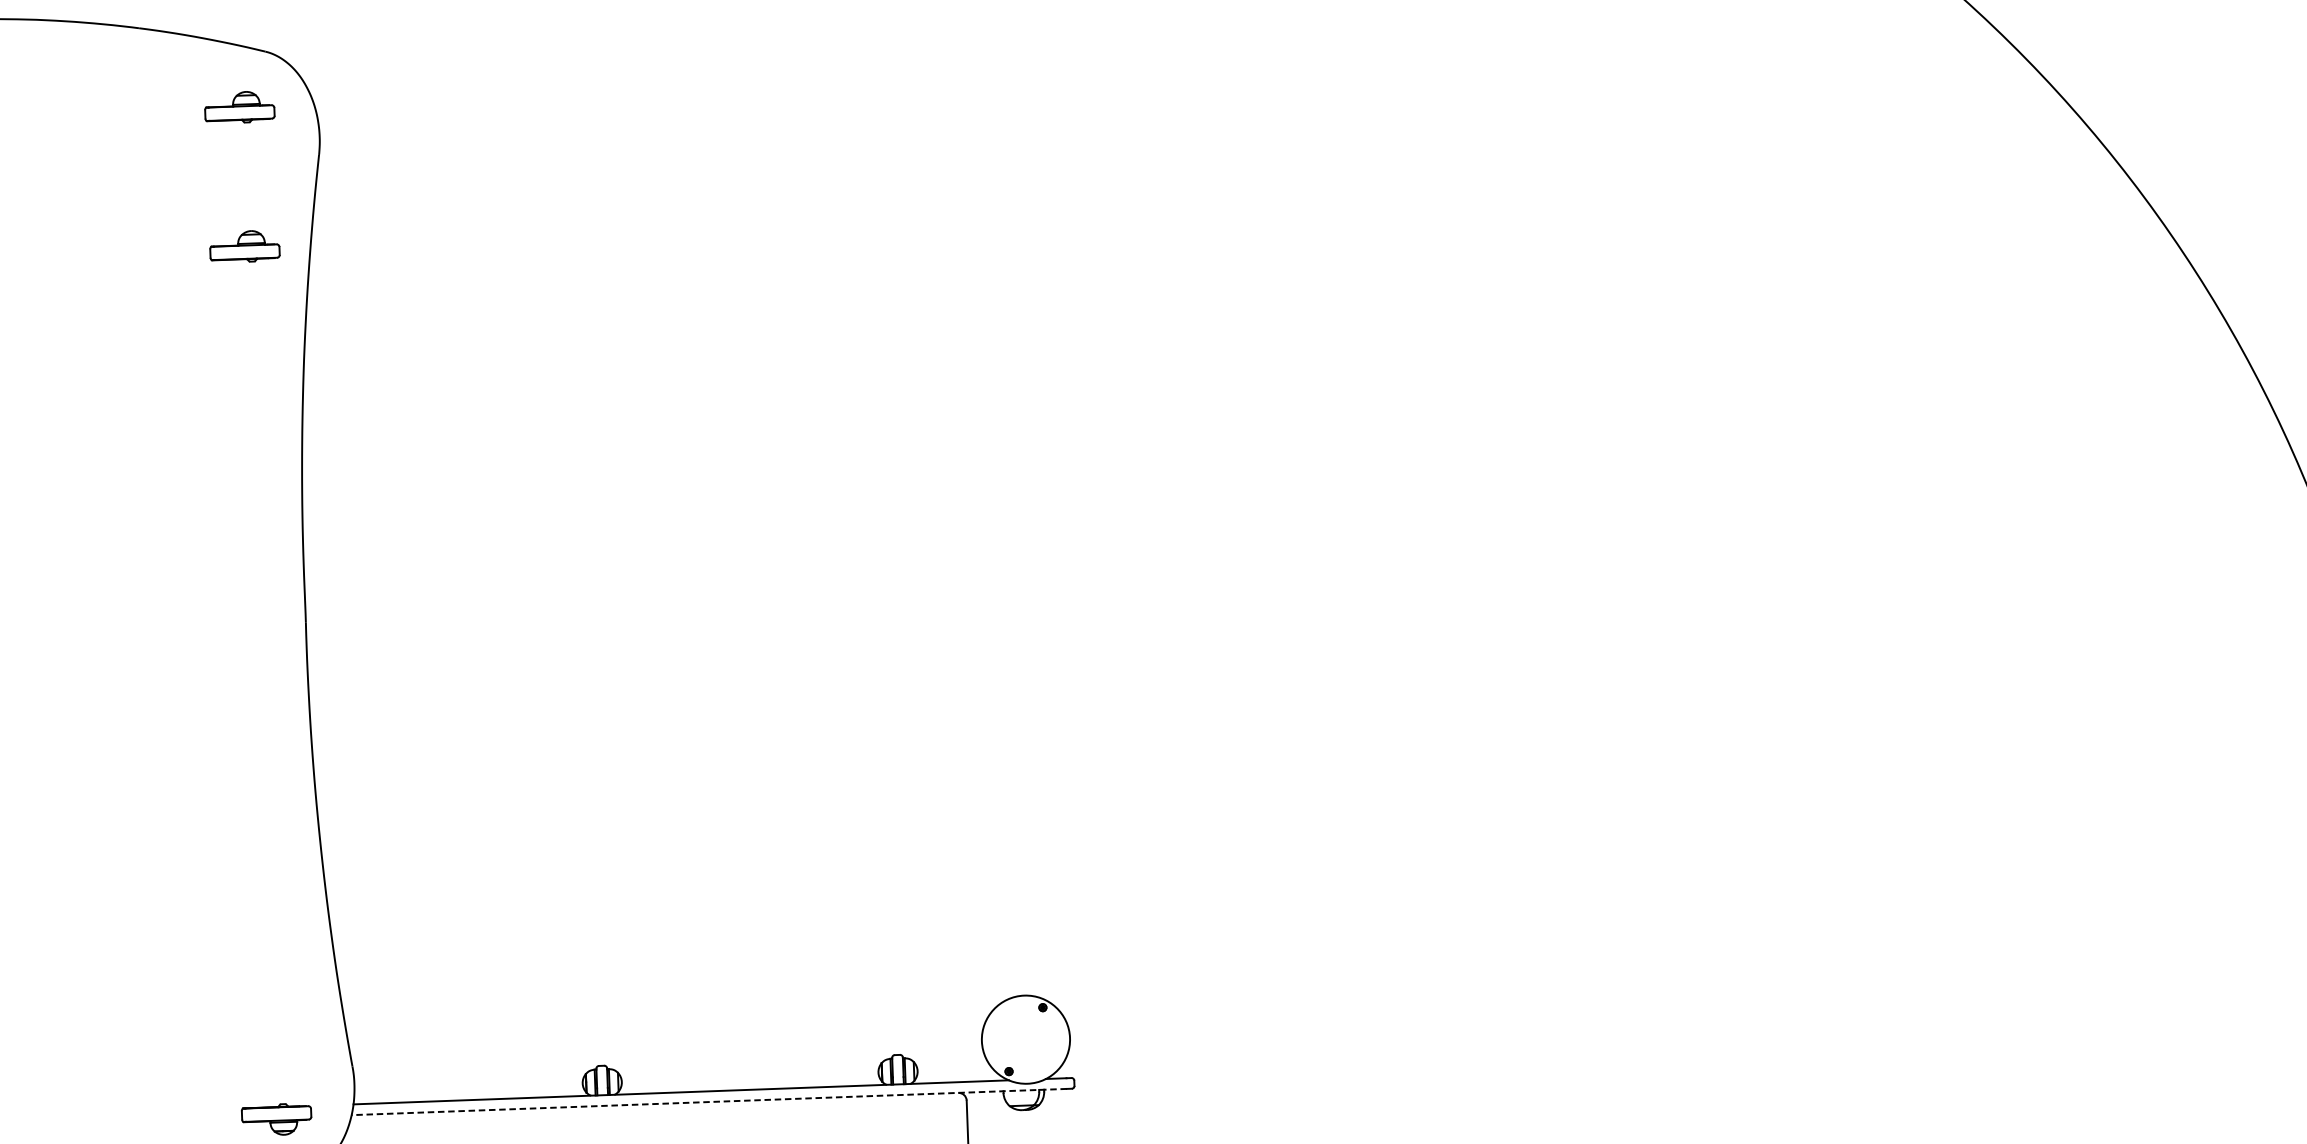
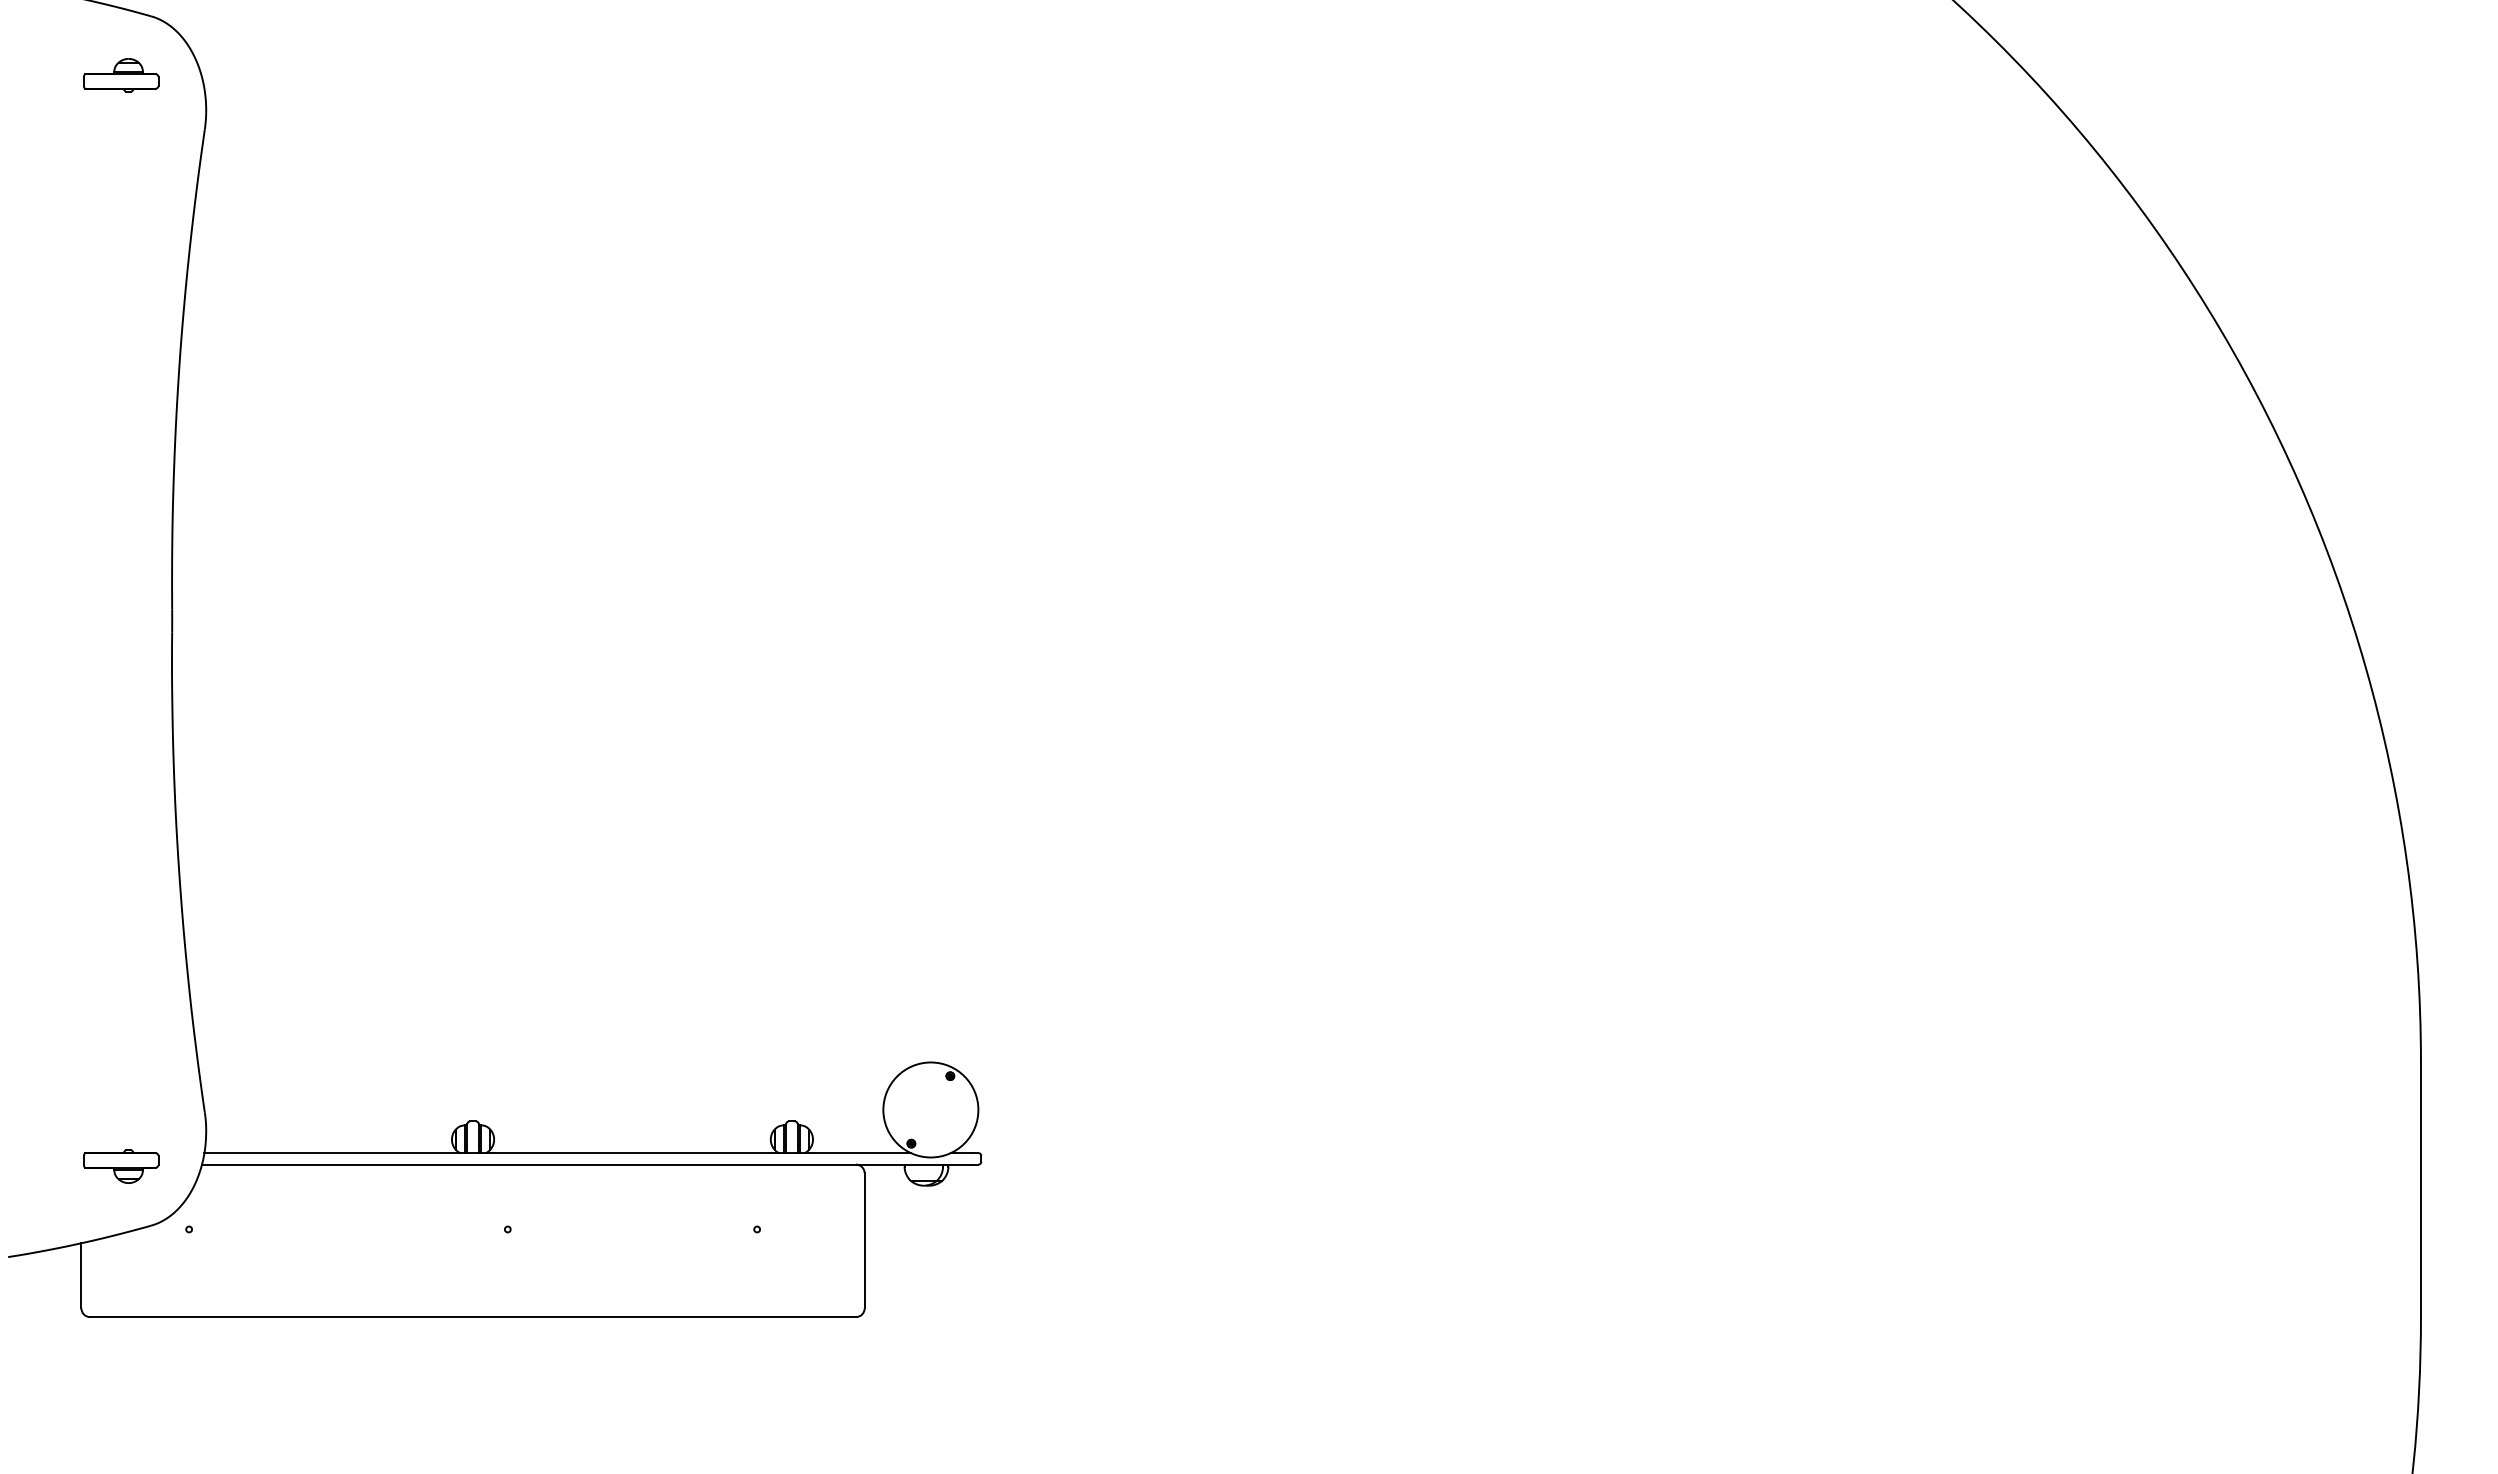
part: (245, 246) -> (121, 225), removed
line: (709, 1101) -> (587, 1164), dashed -> solid

